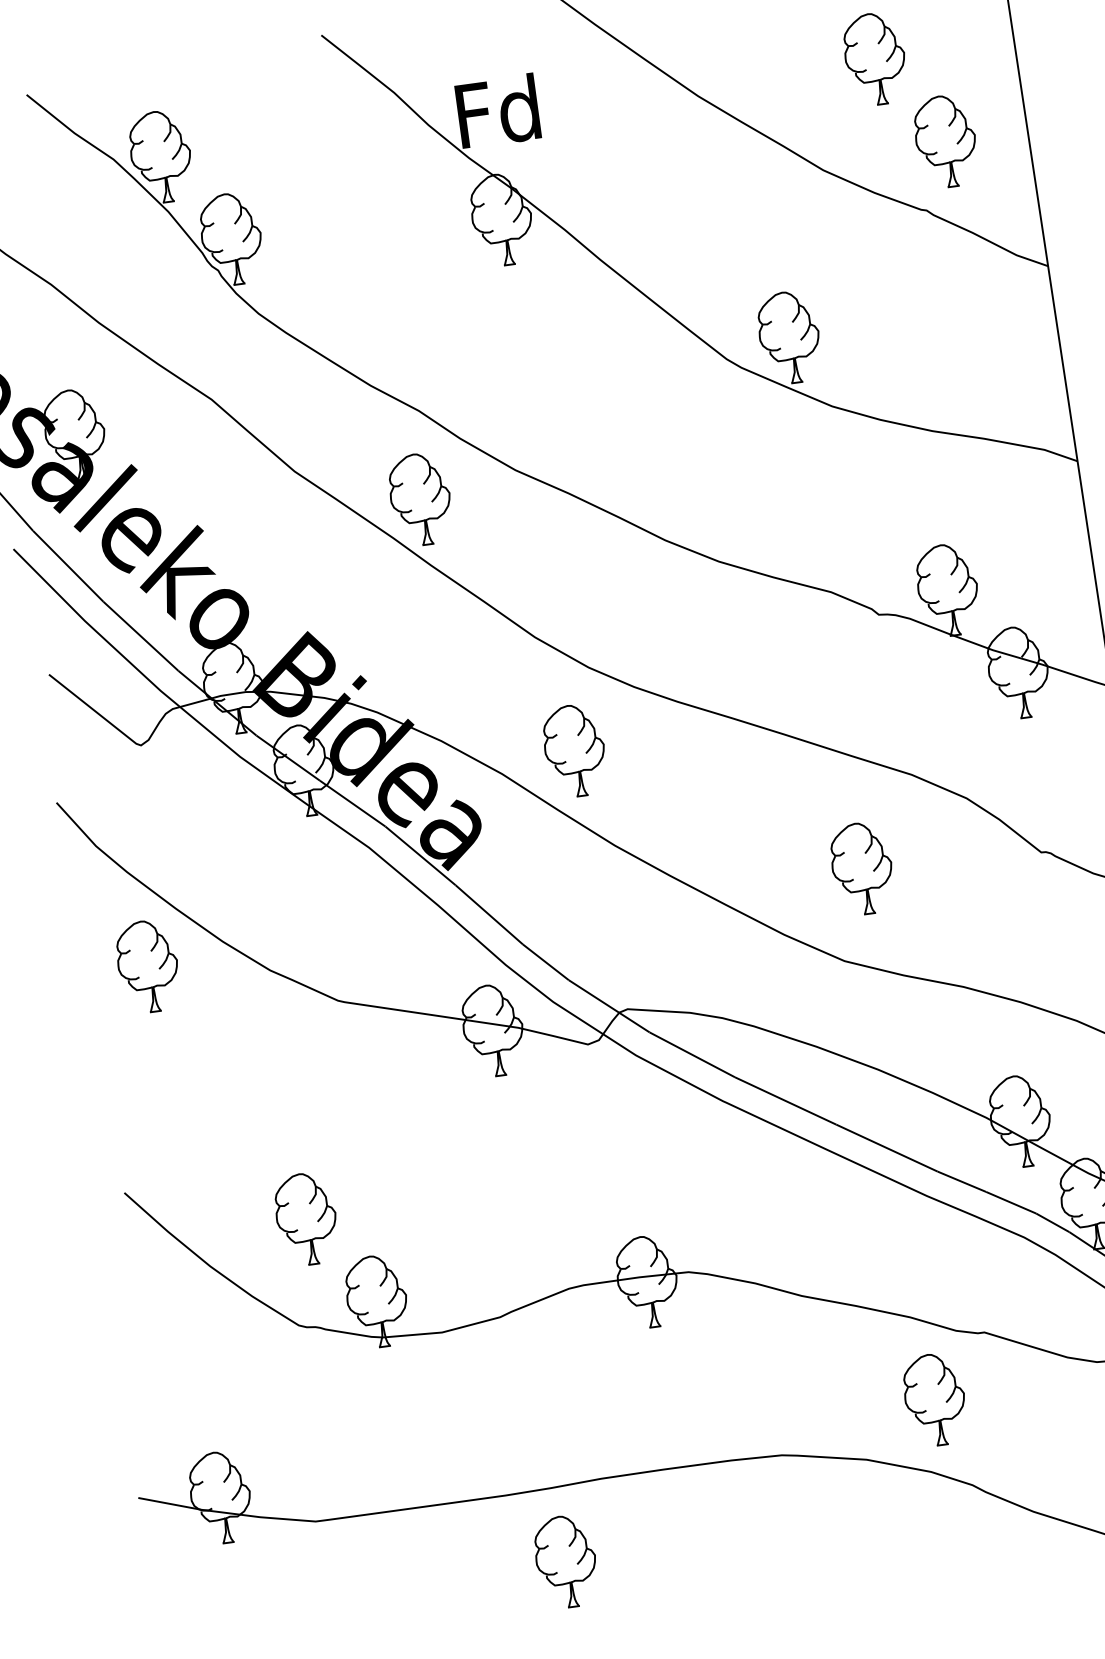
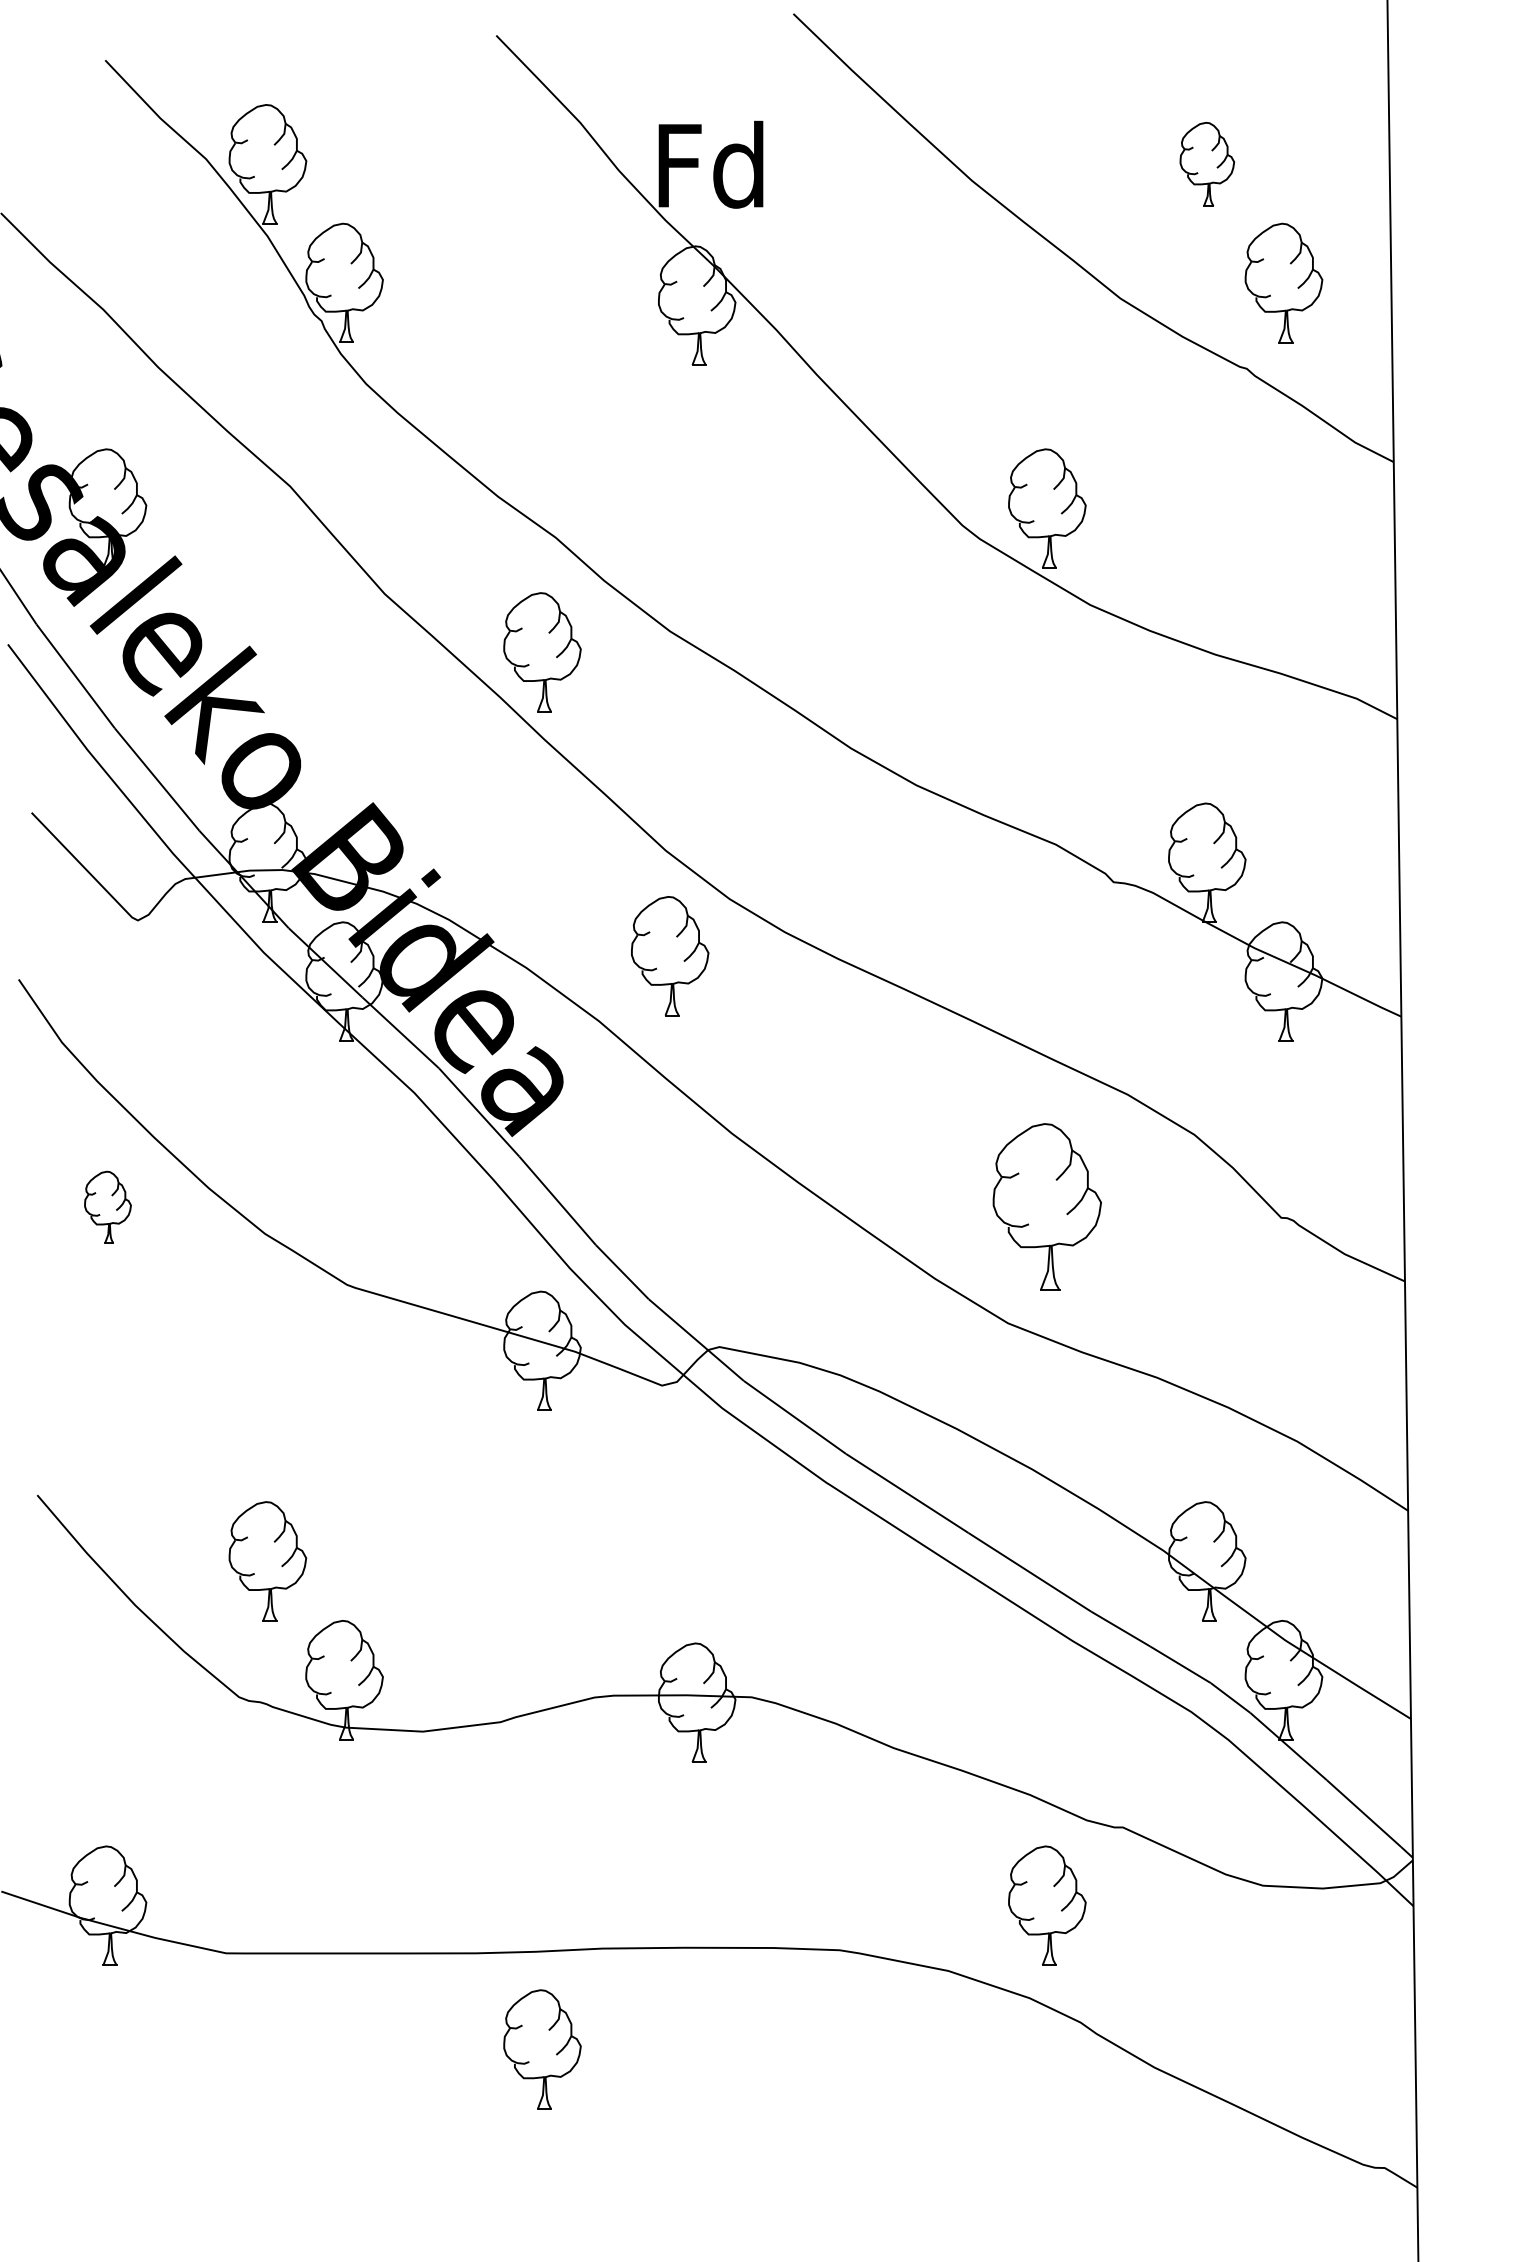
part: (875, 59) -> (1207, 164), size x0.7
part: (575, 751) -> (670, 956), moved
part: (862, 868) -> (1047, 1207), size x1.4
part: (147, 966) -> (107, 1207), size x0.6

